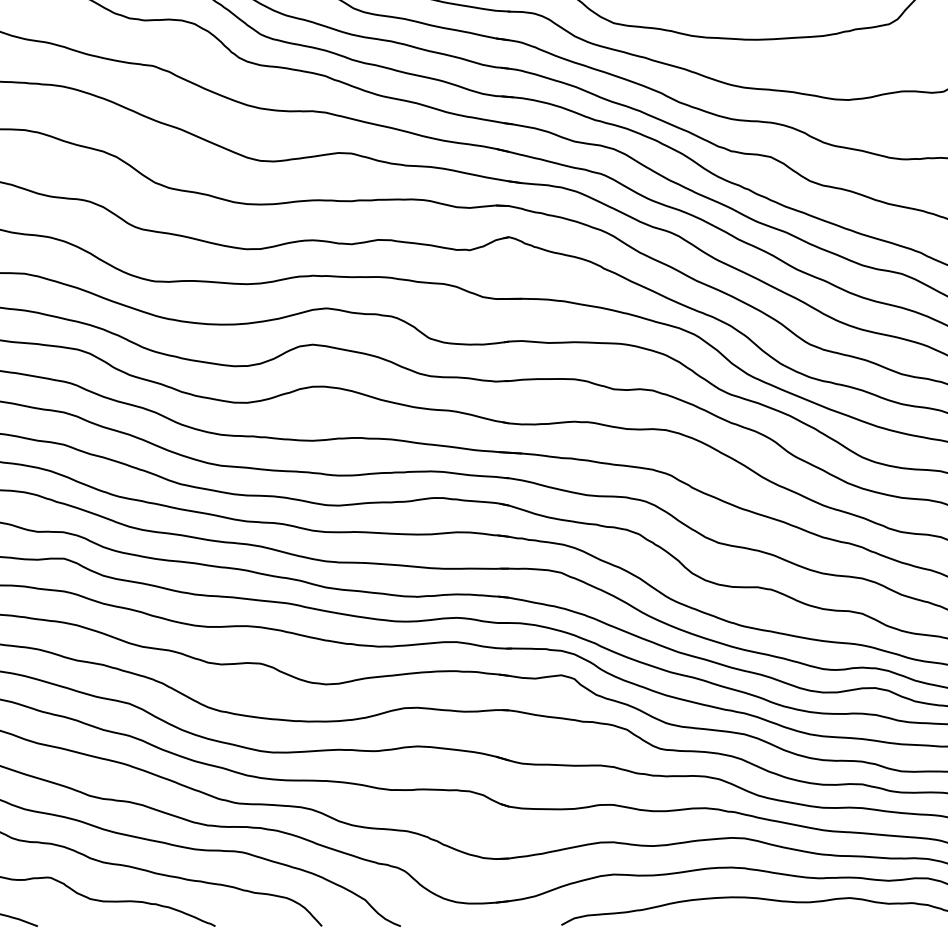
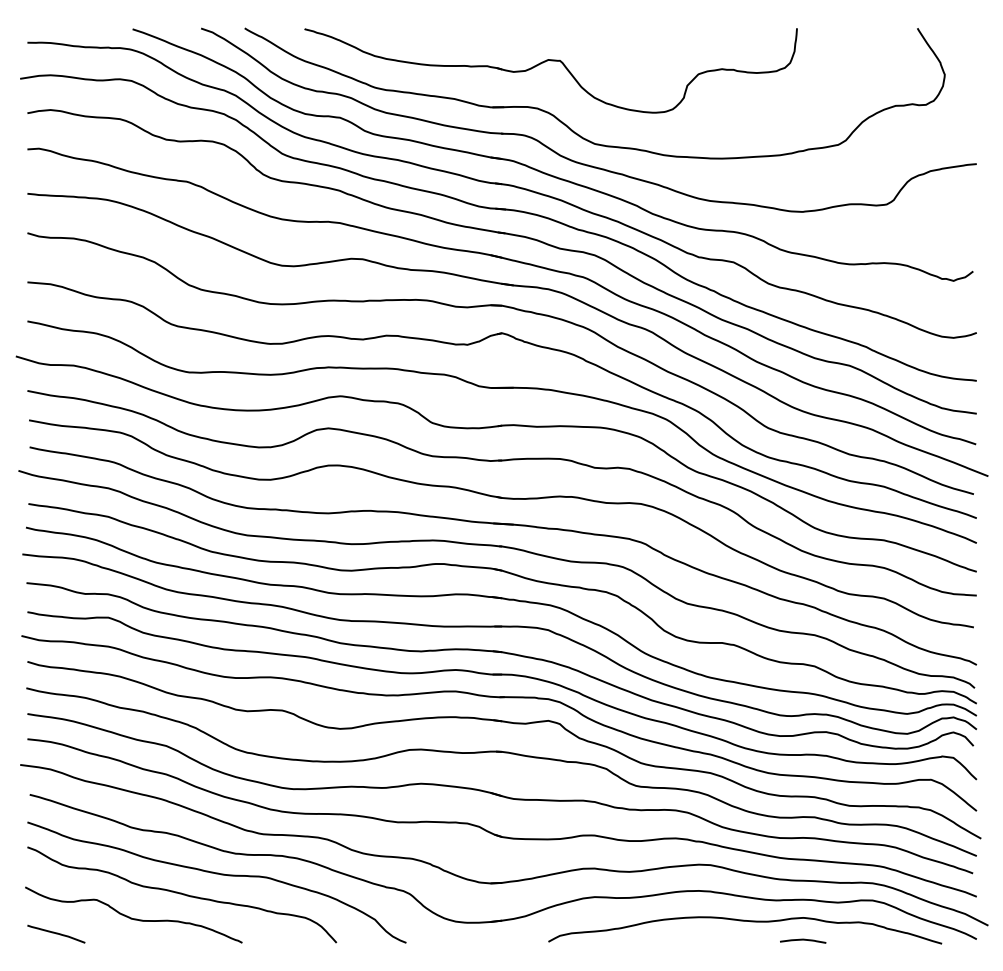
curve: (849, 923) -> (803, 940), added

